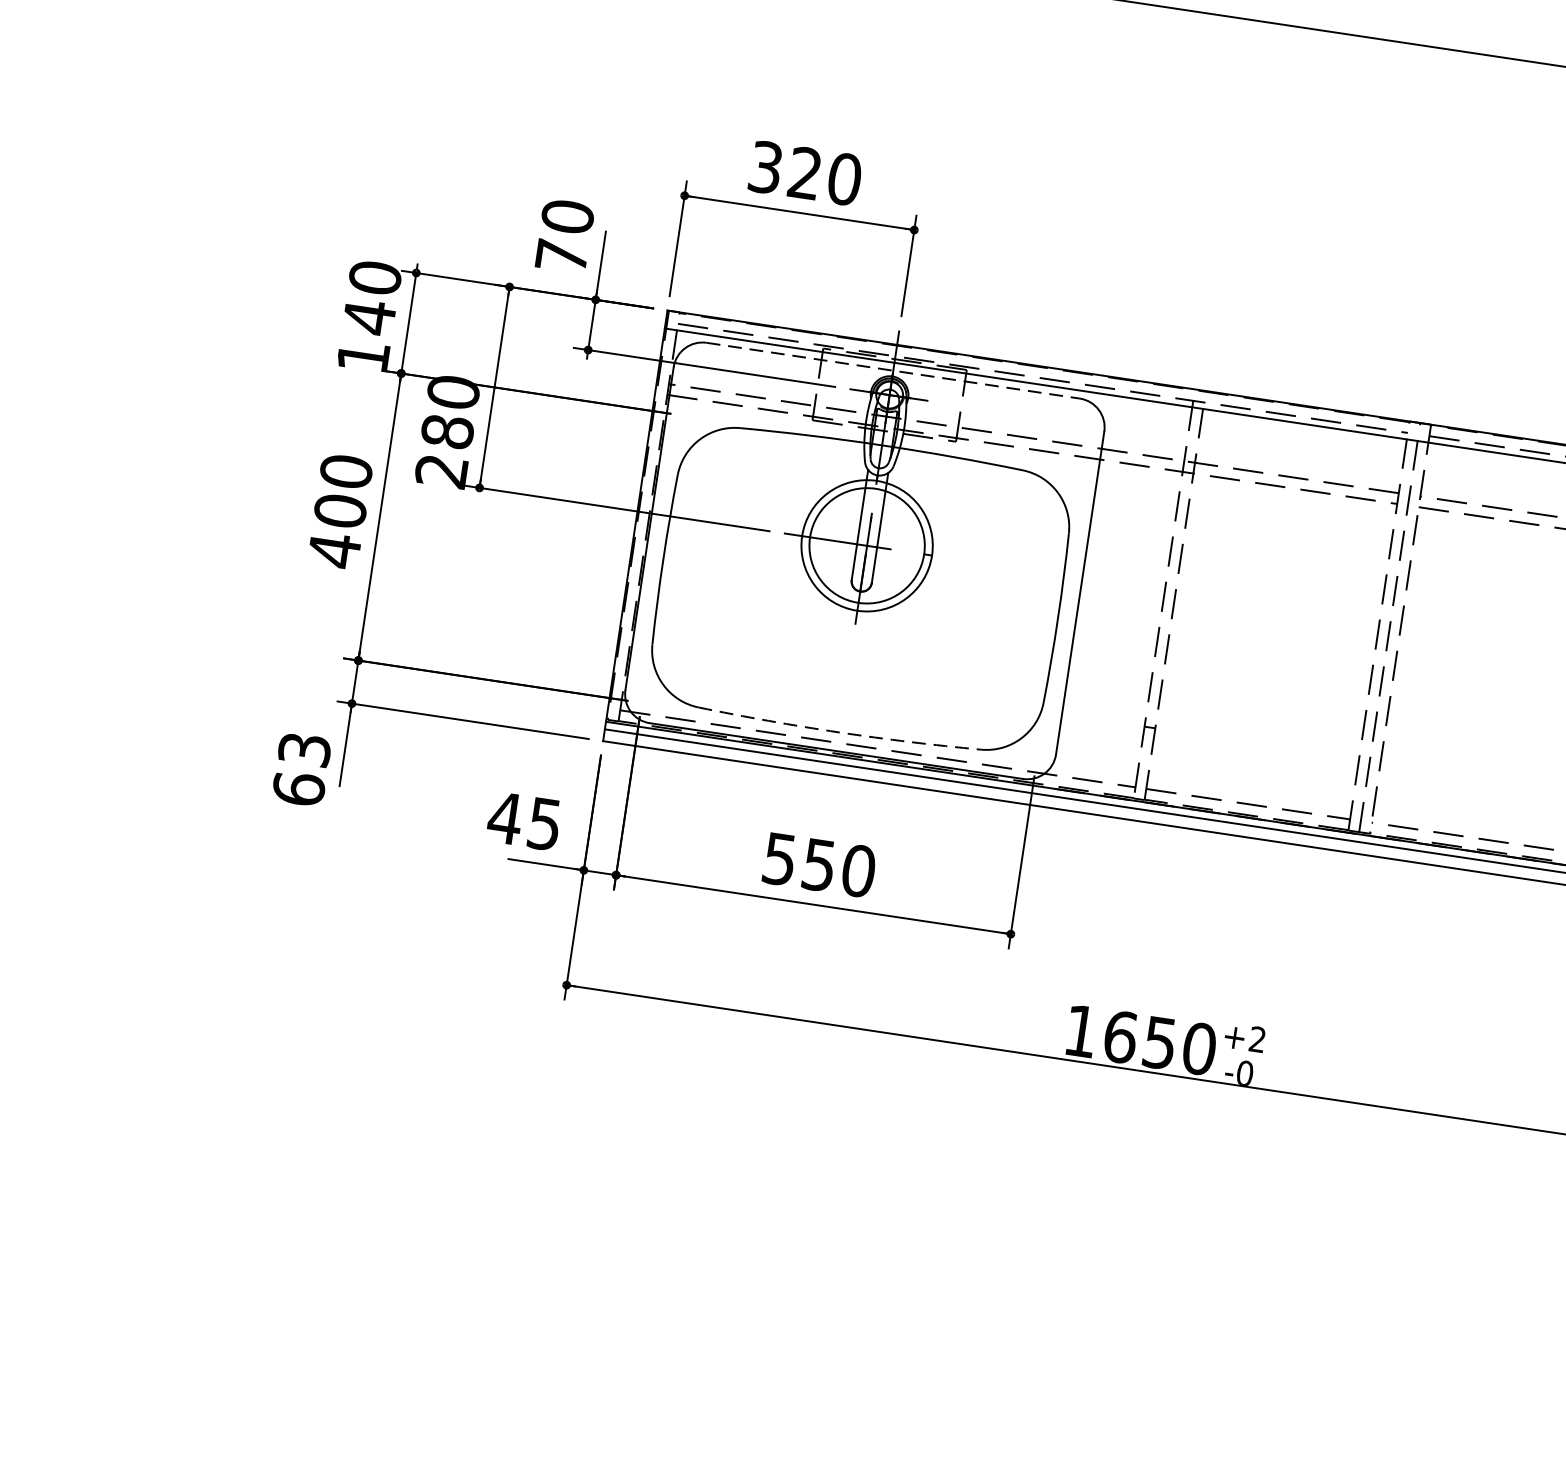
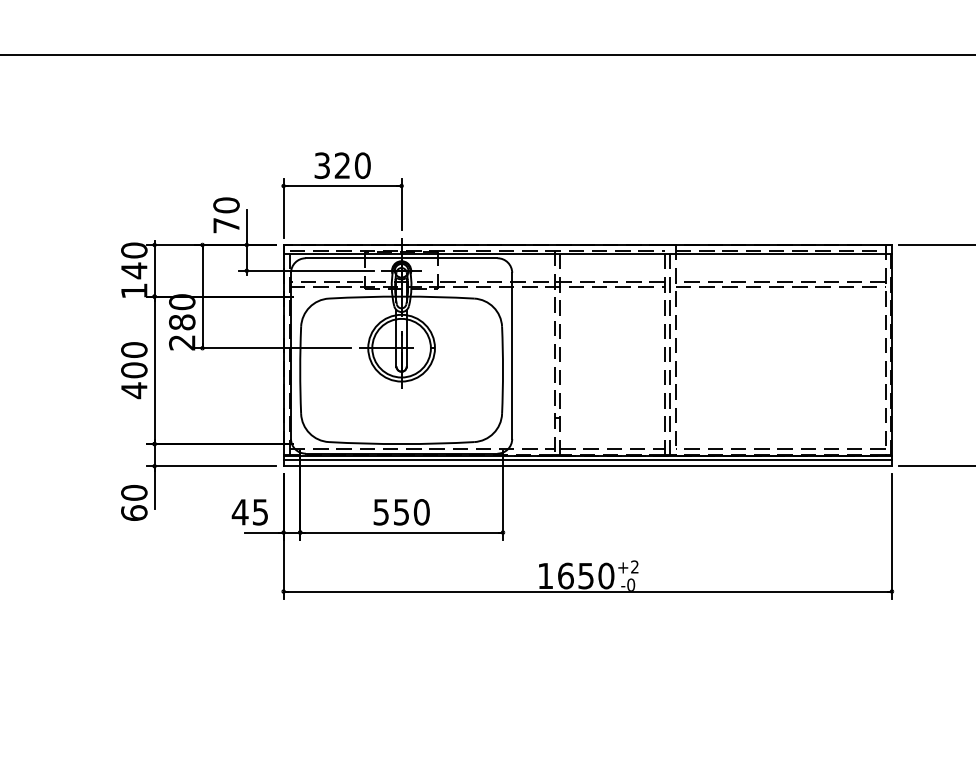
line: (892, 371) -> (401, 258), dashed -> solid
arc: (838, 733) -> (401, 444), dashed -> solid
text: (305, 748) -> (134, 492), 63 -> 60

